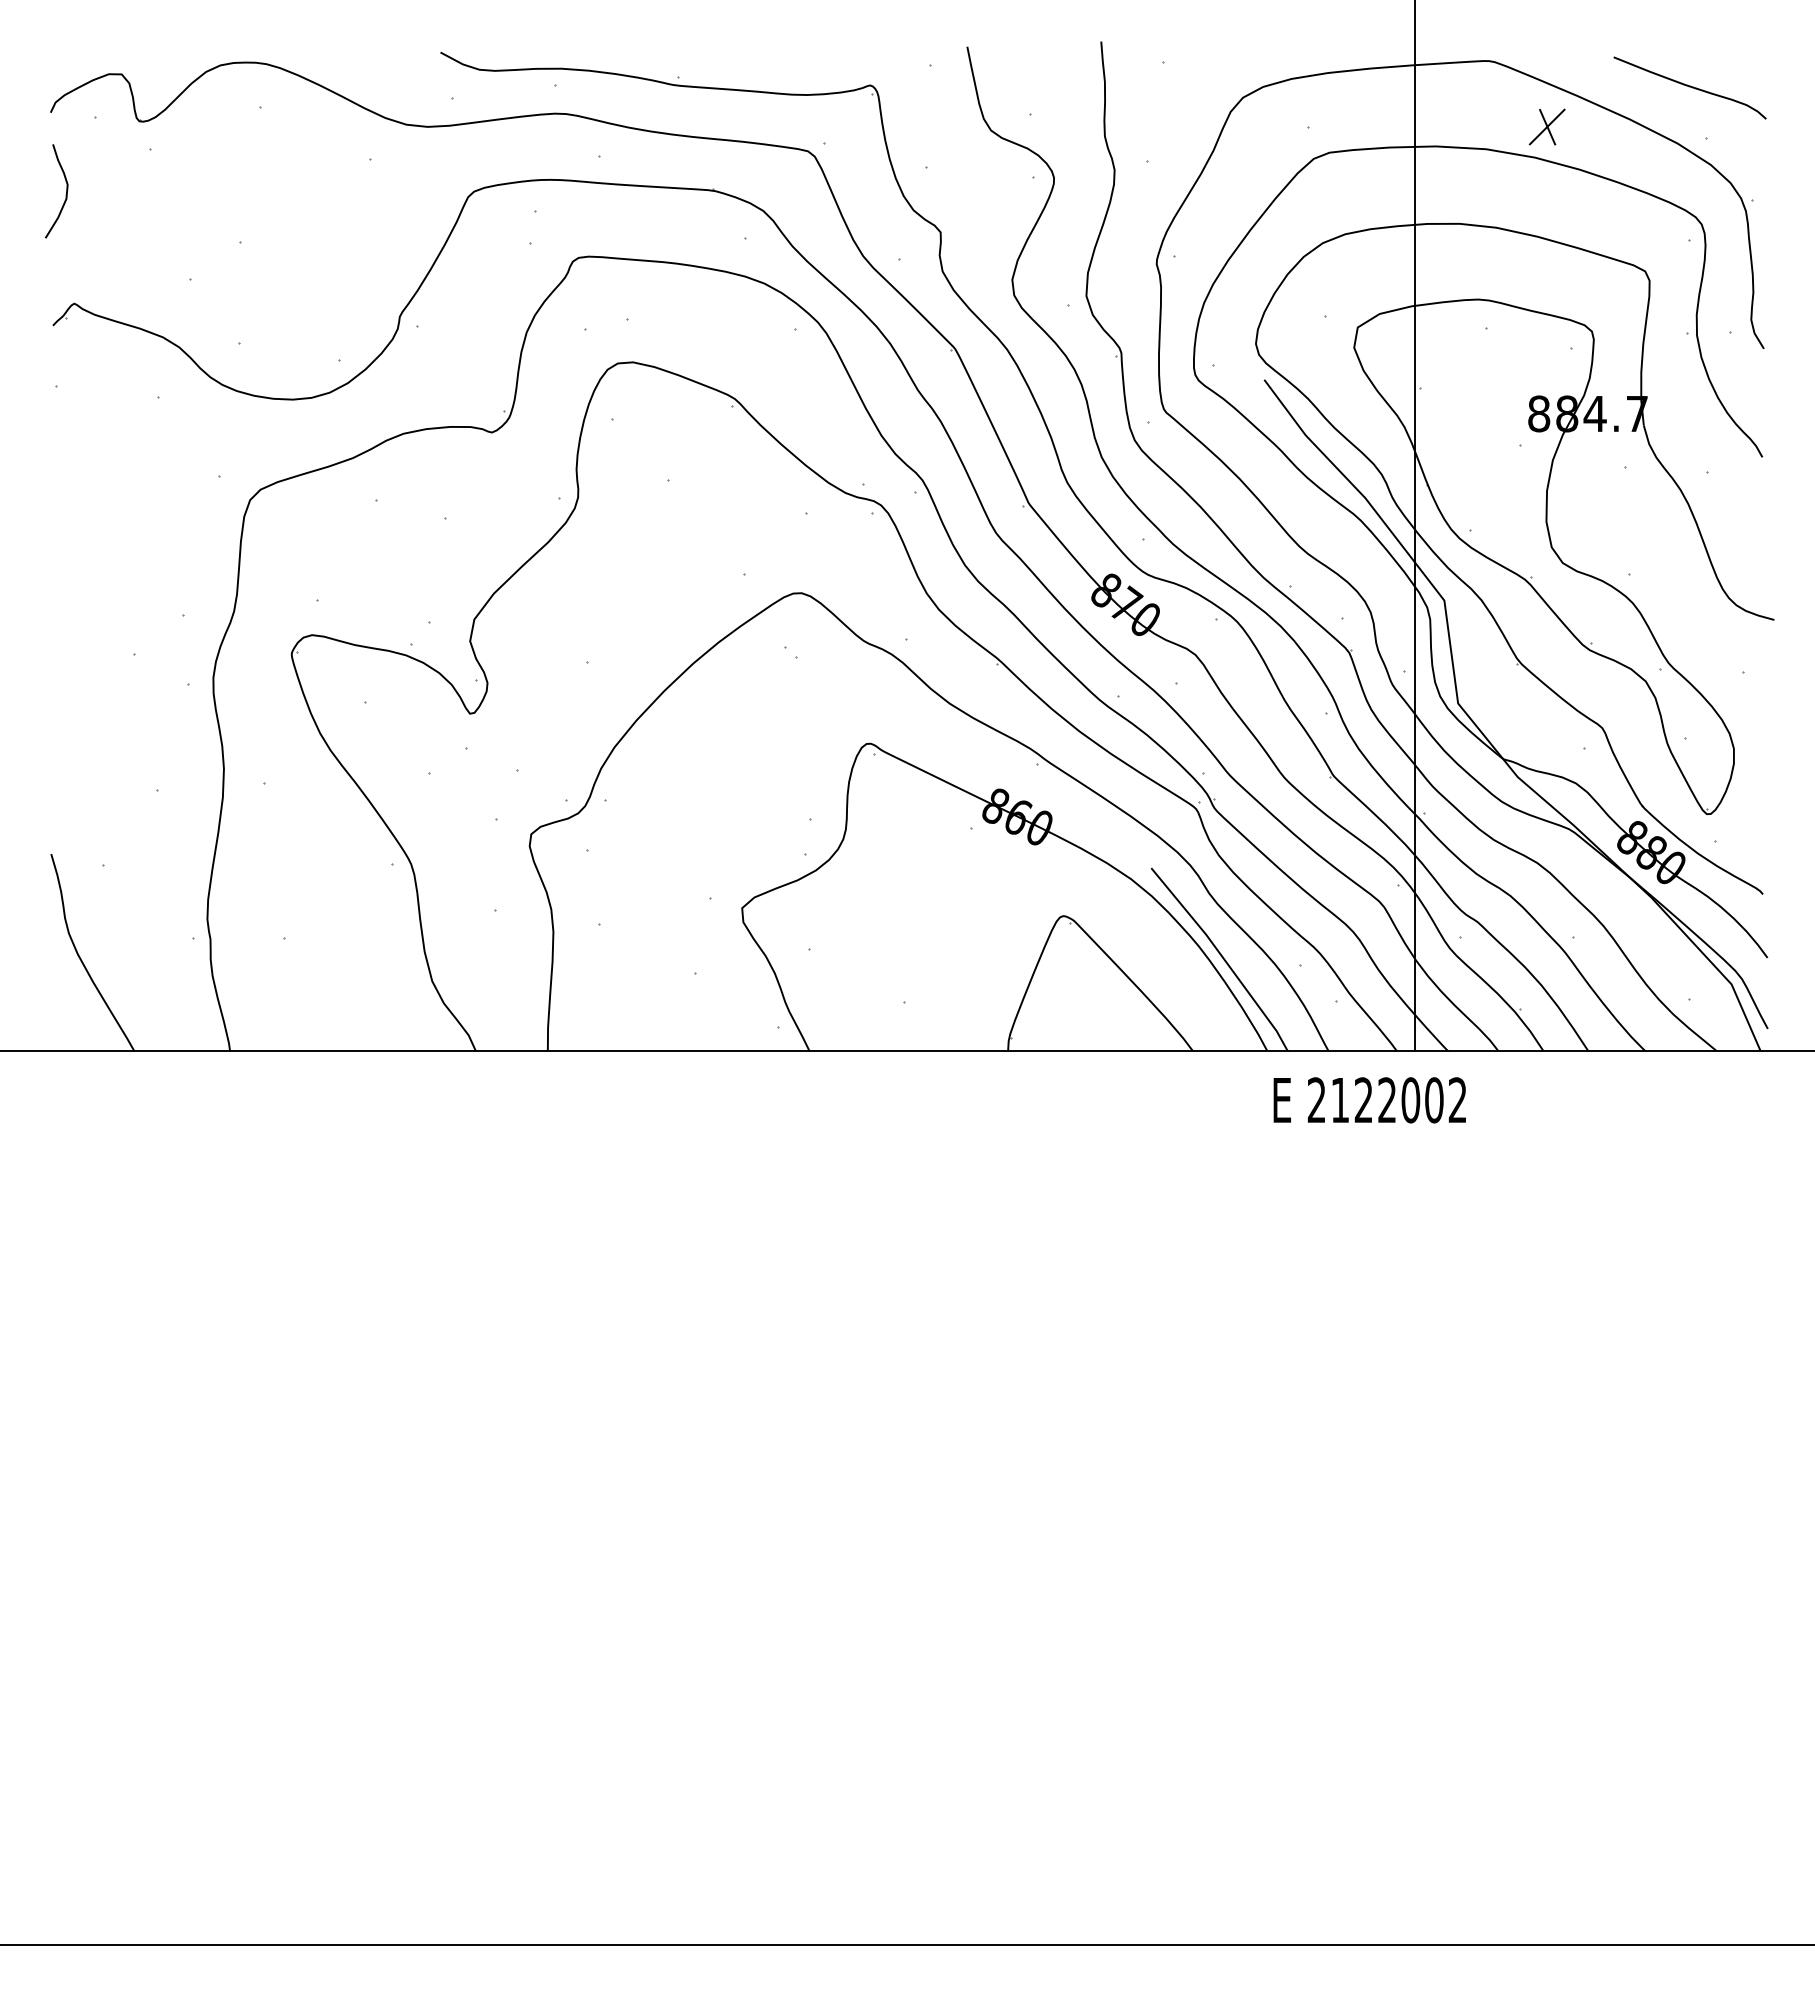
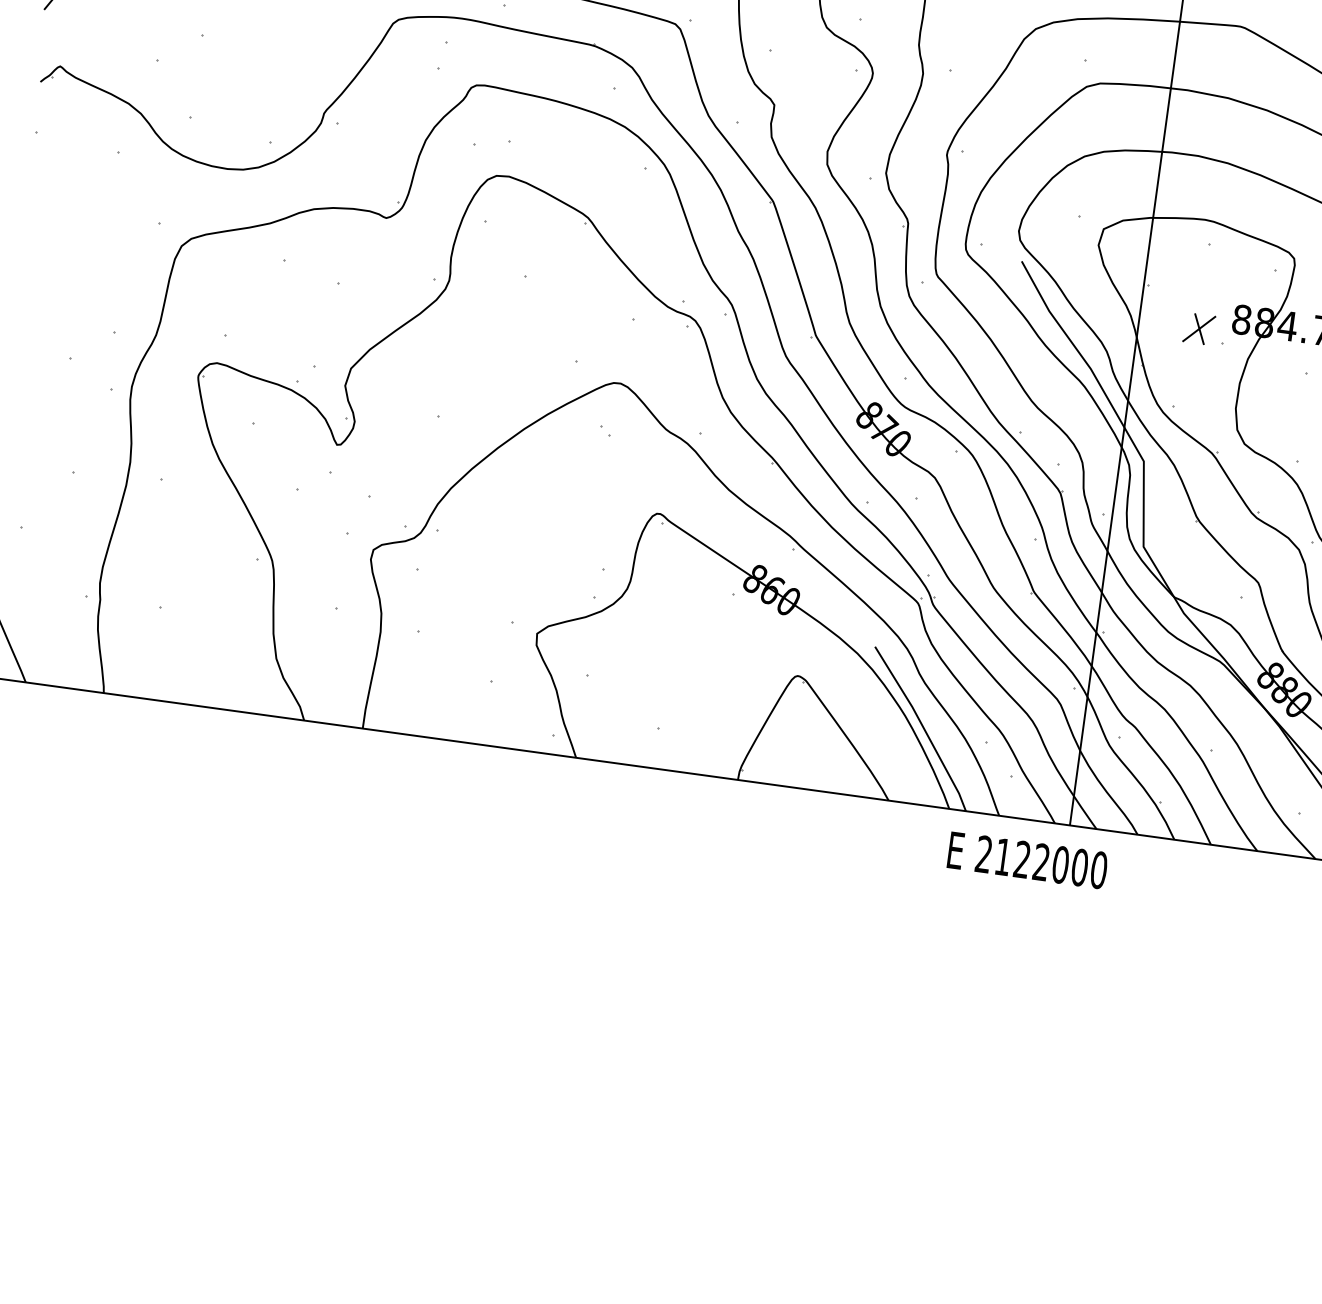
part: (1546, 126) -> (1198, 328), moved
text: (1457, 1100) -> (1098, 870), 2122002 -> 2122000

